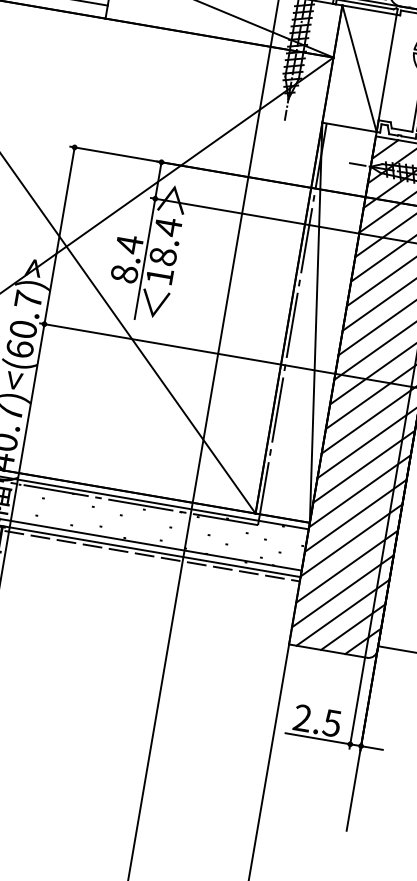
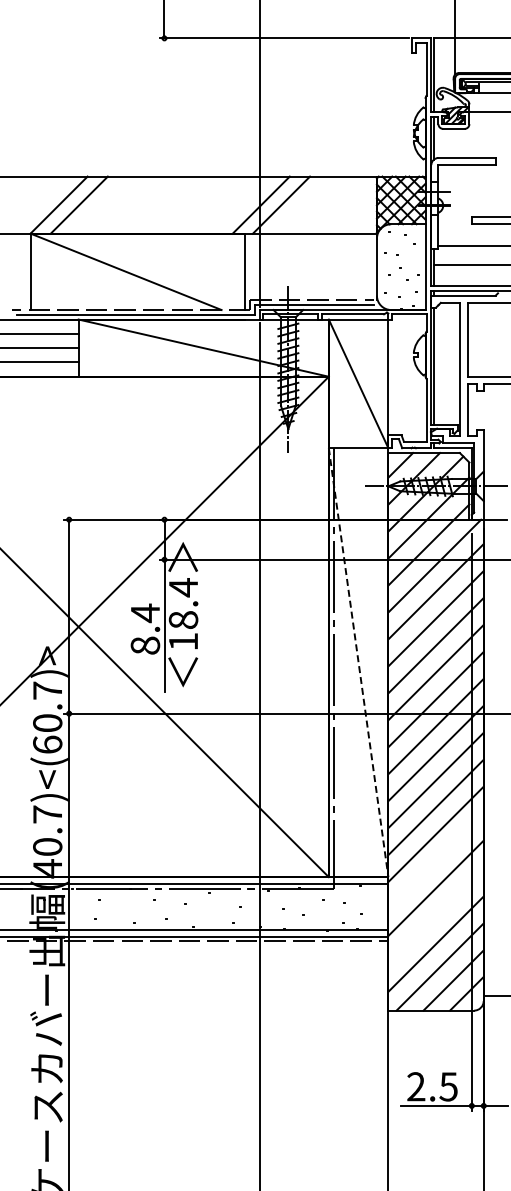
line: (316, 322) -> (358, 662), solid -> dashed
line: (355, 515) -> (435, 861), removed
line: (346, 566) -> (435, 916), removed

